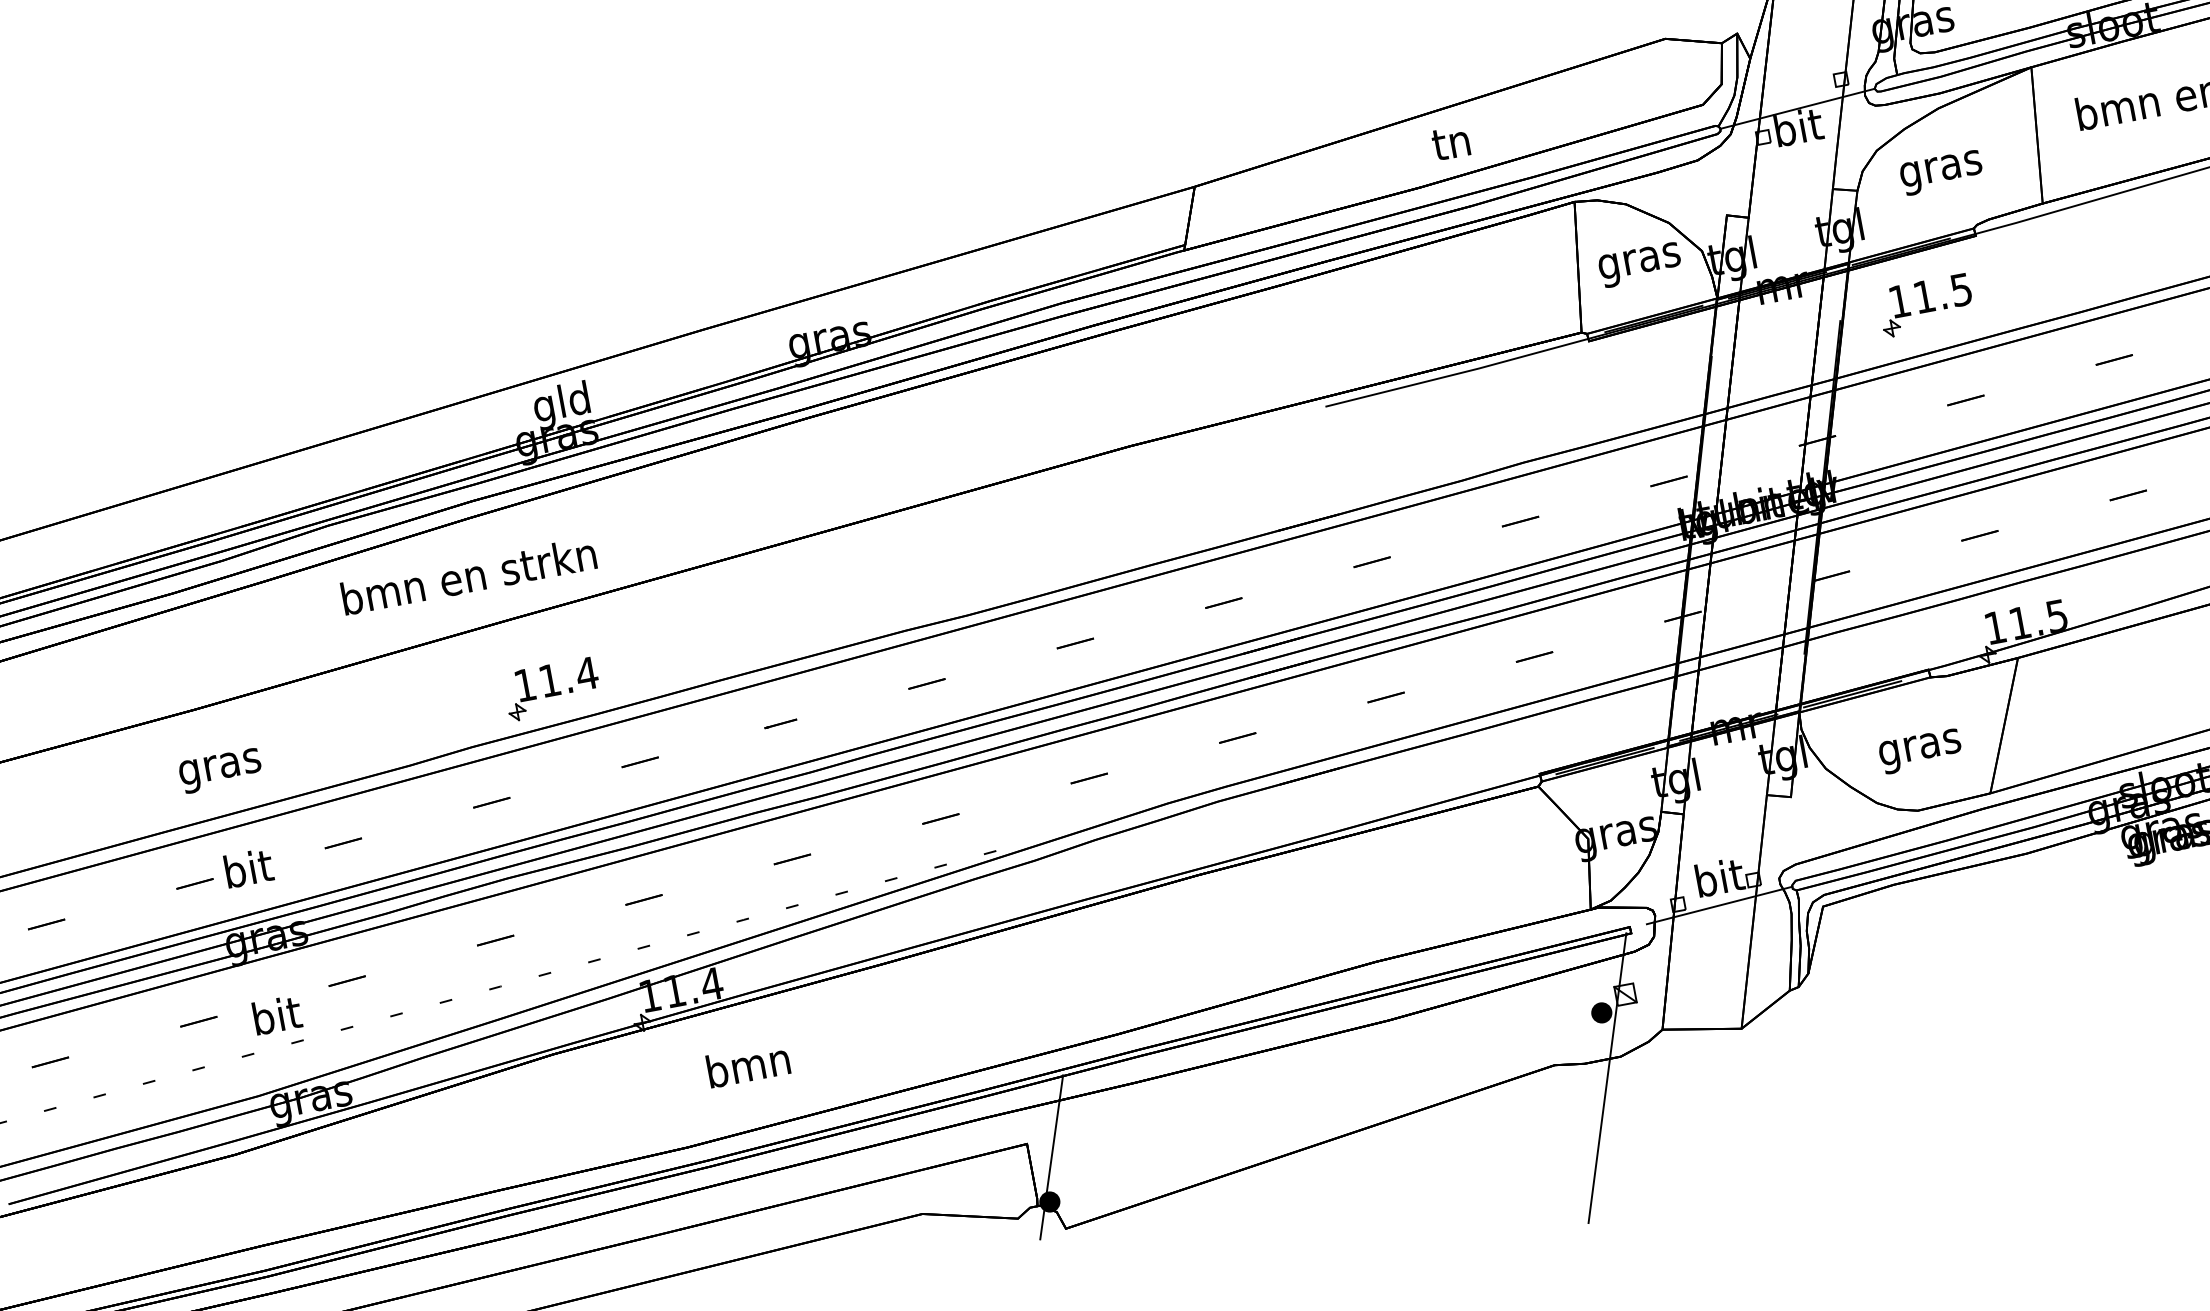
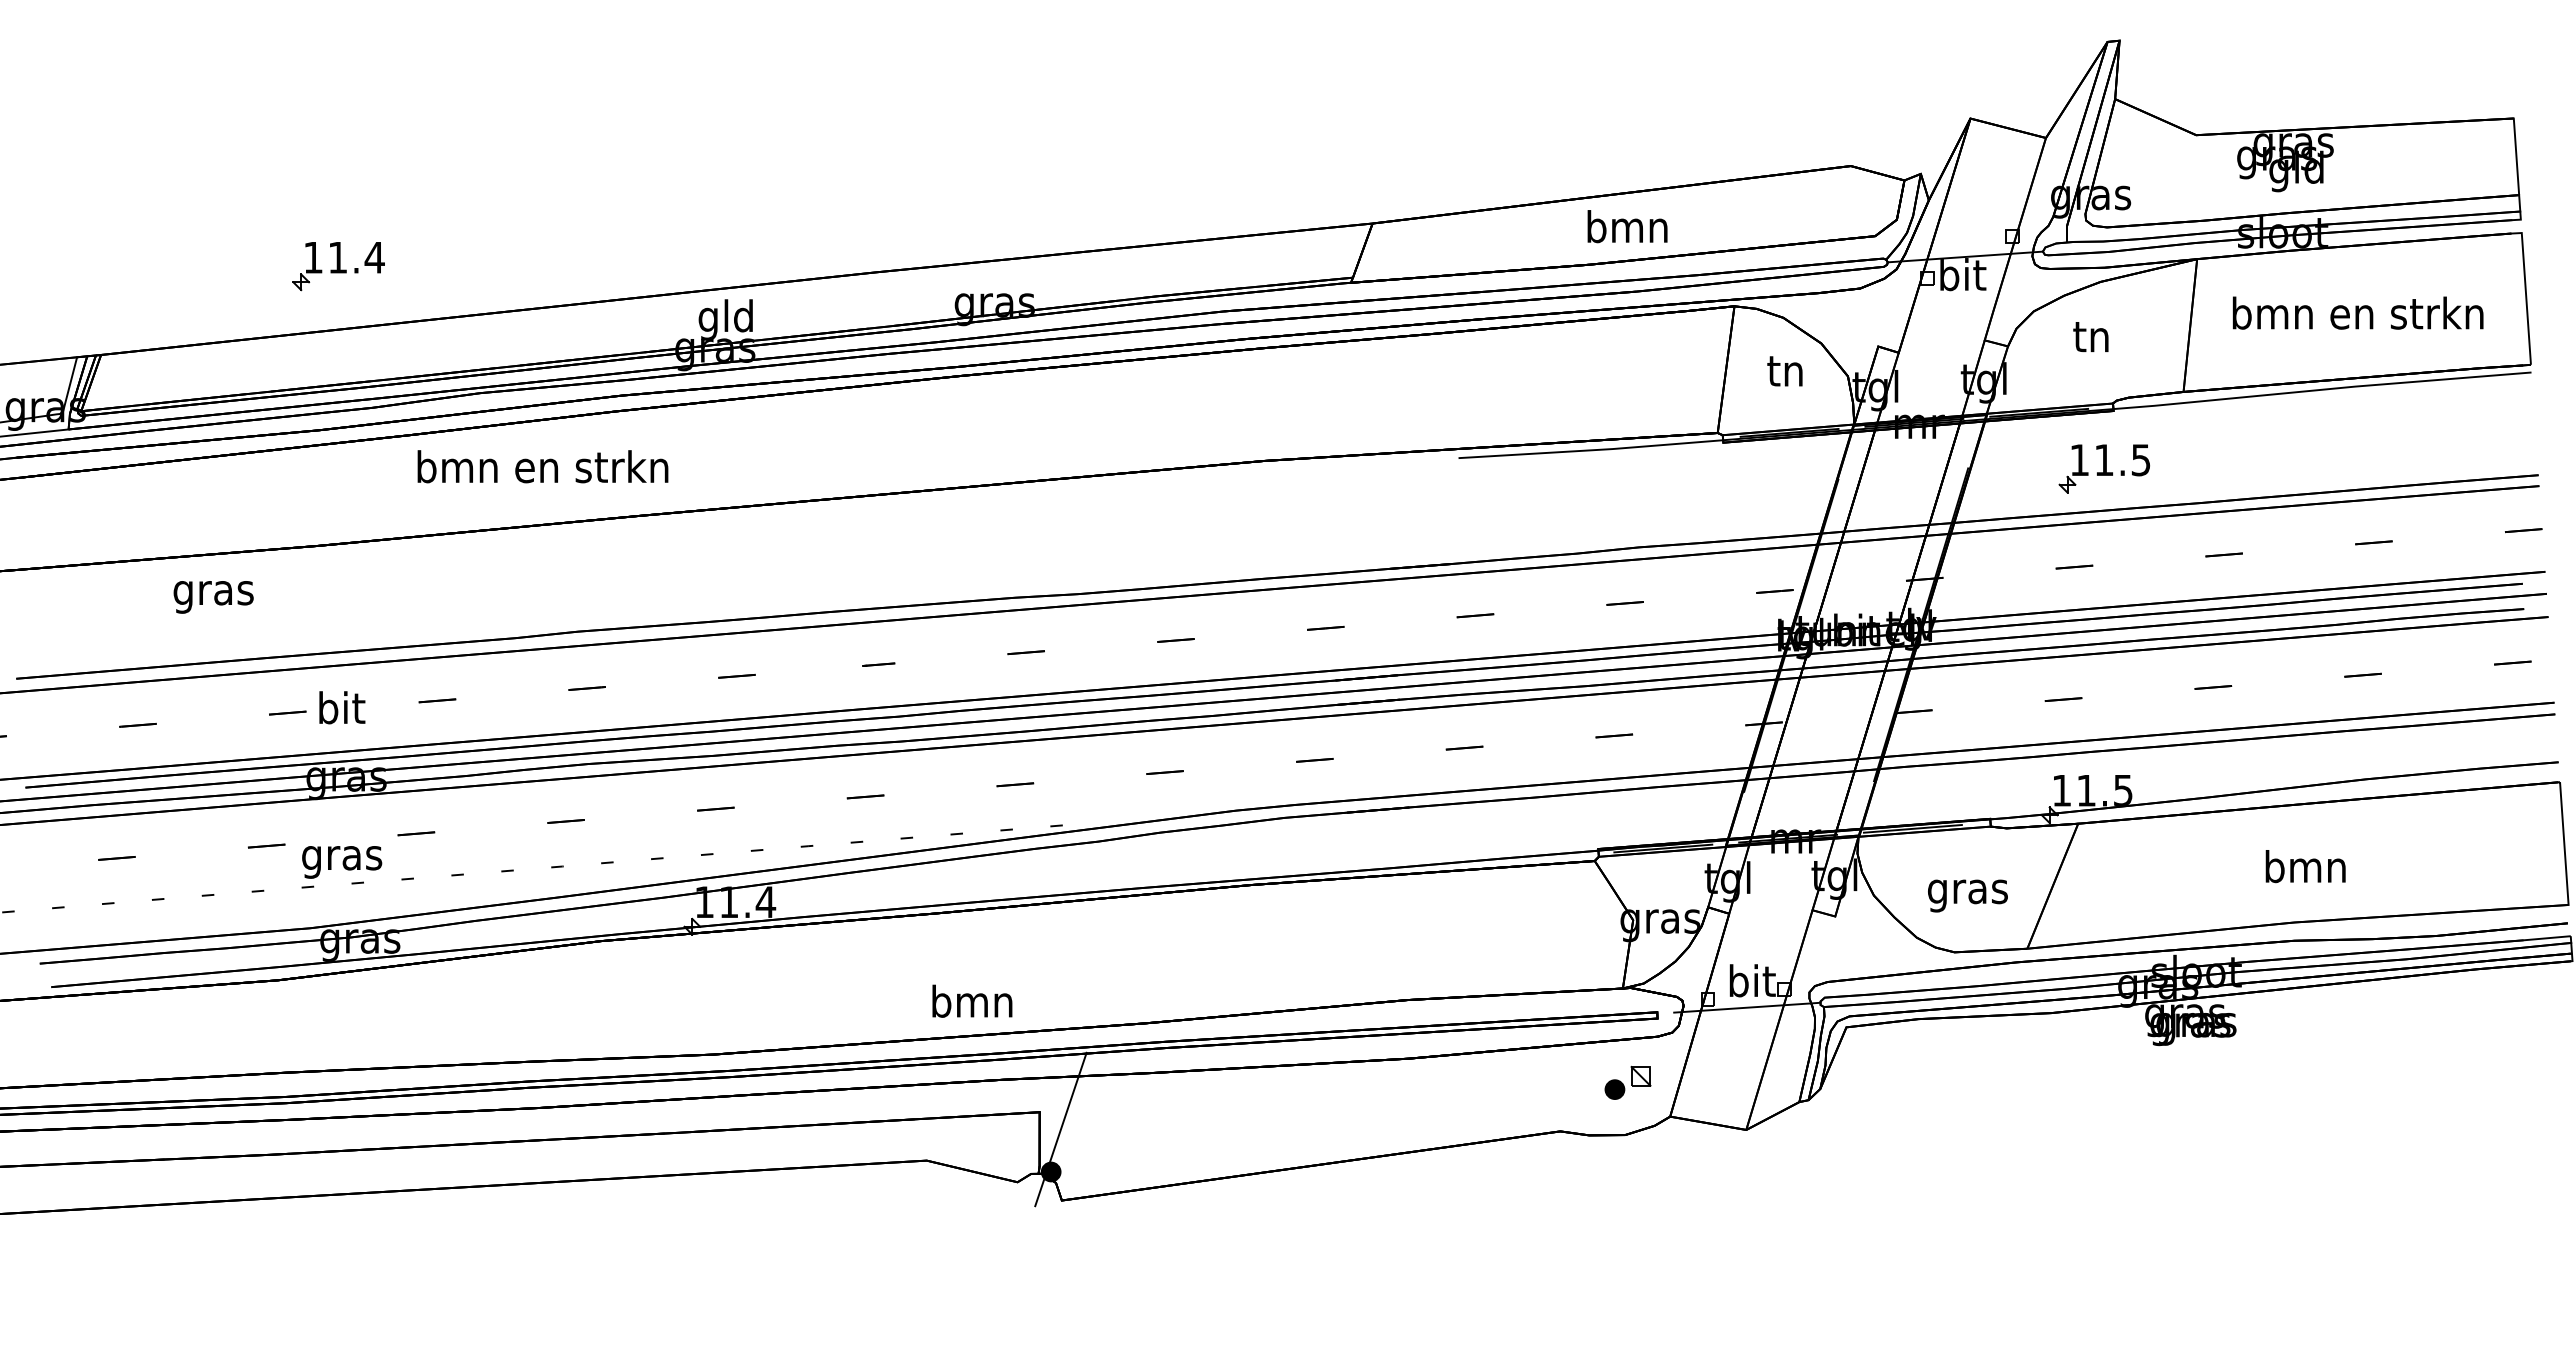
text: (1451, 141) -> (1627, 226), tn -> bmn
text: (1941, 169) -> (2092, 341), gras -> tn
text: (1639, 261) -> (1786, 375), gras -> tn
part: (1925, 305) -> (2103, 468), moved
text: (468, 575) -> (542, 466), moved
part: (552, 689) -> (338, 266), moved
text: (220, 771) -> (213, 597), moved
text: (277, 1018) -> (342, 857), bit -> gras
text: (748, 1064) -> (972, 1000), moved
line: (1607, 1077) -> (1608, 1152), removed

